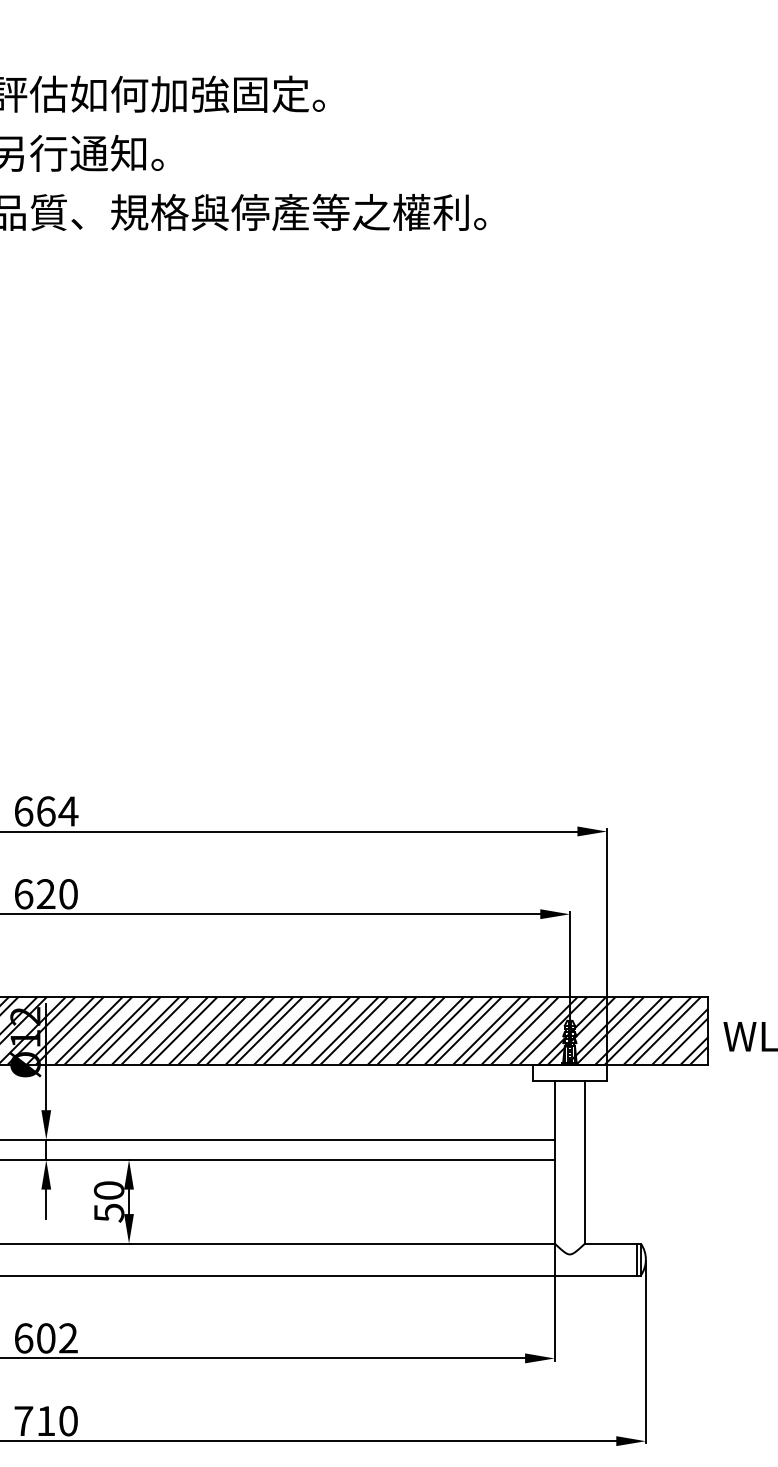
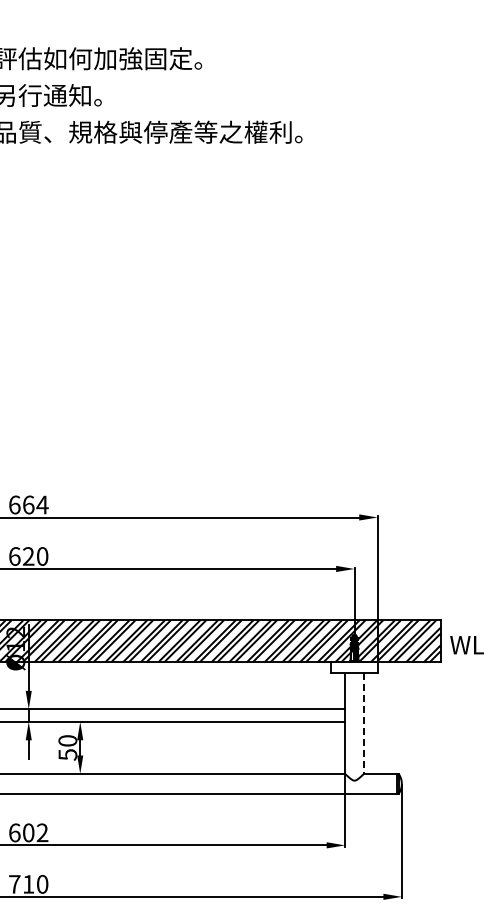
line: (585, 1162) -> (364, 723), solid -> dashed

